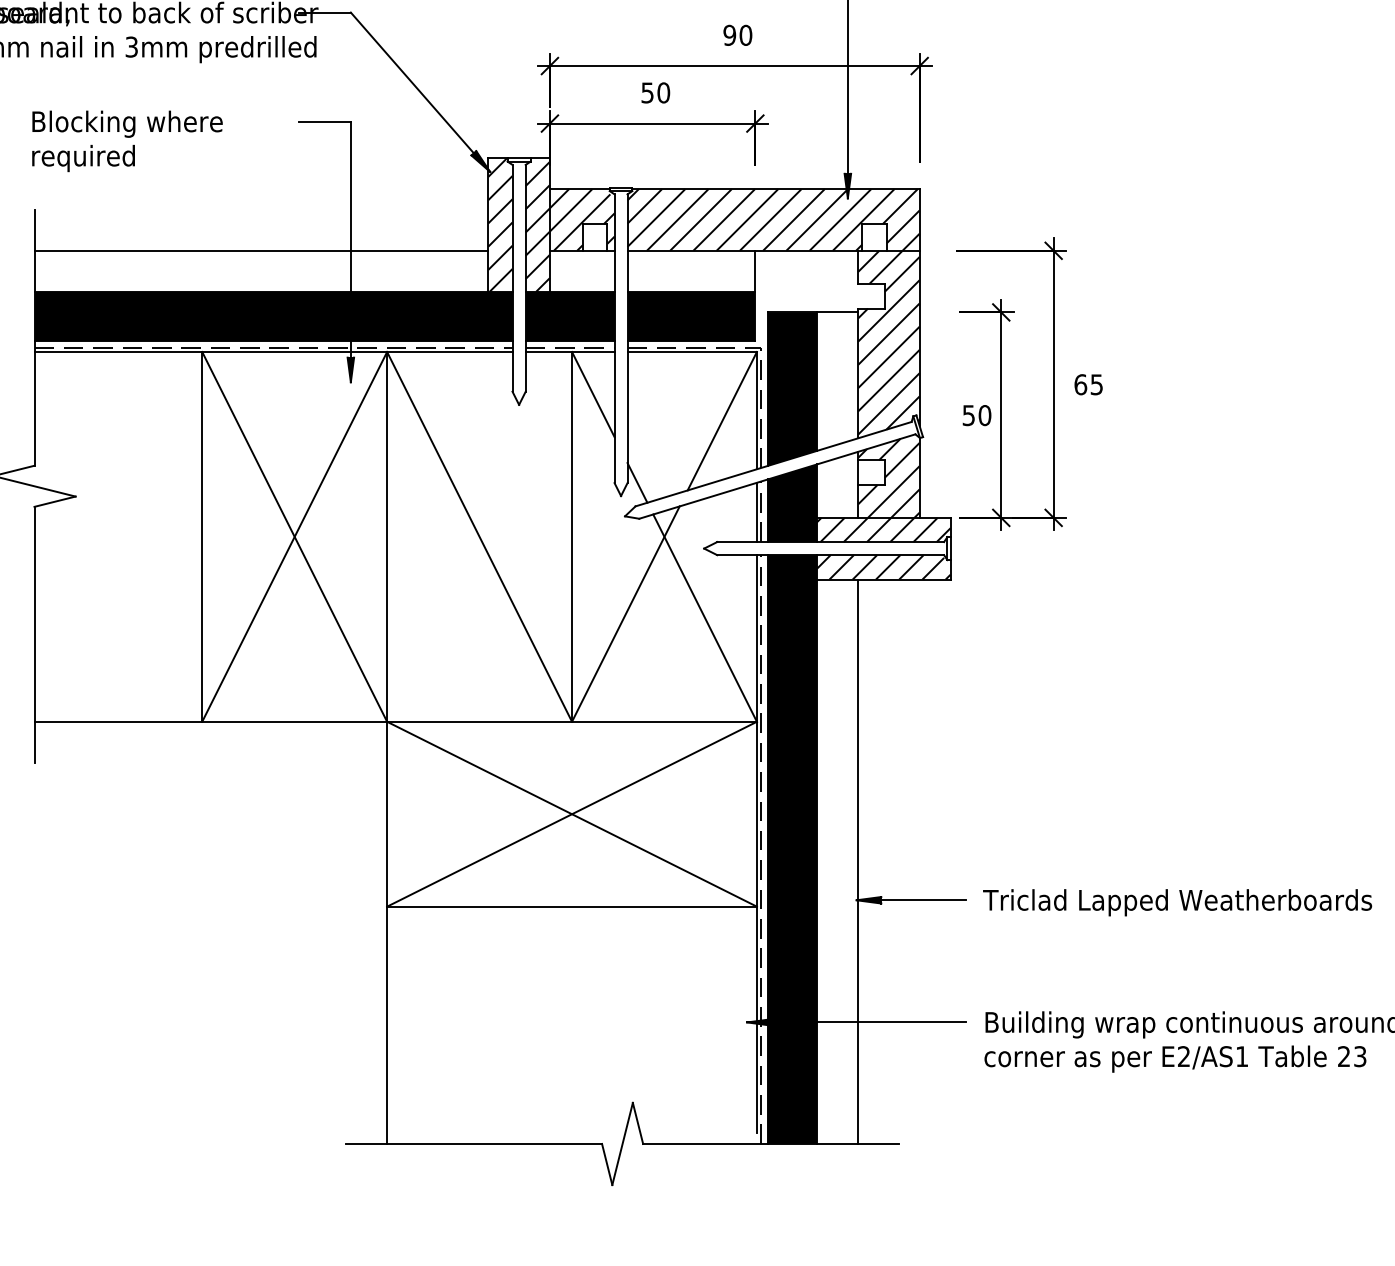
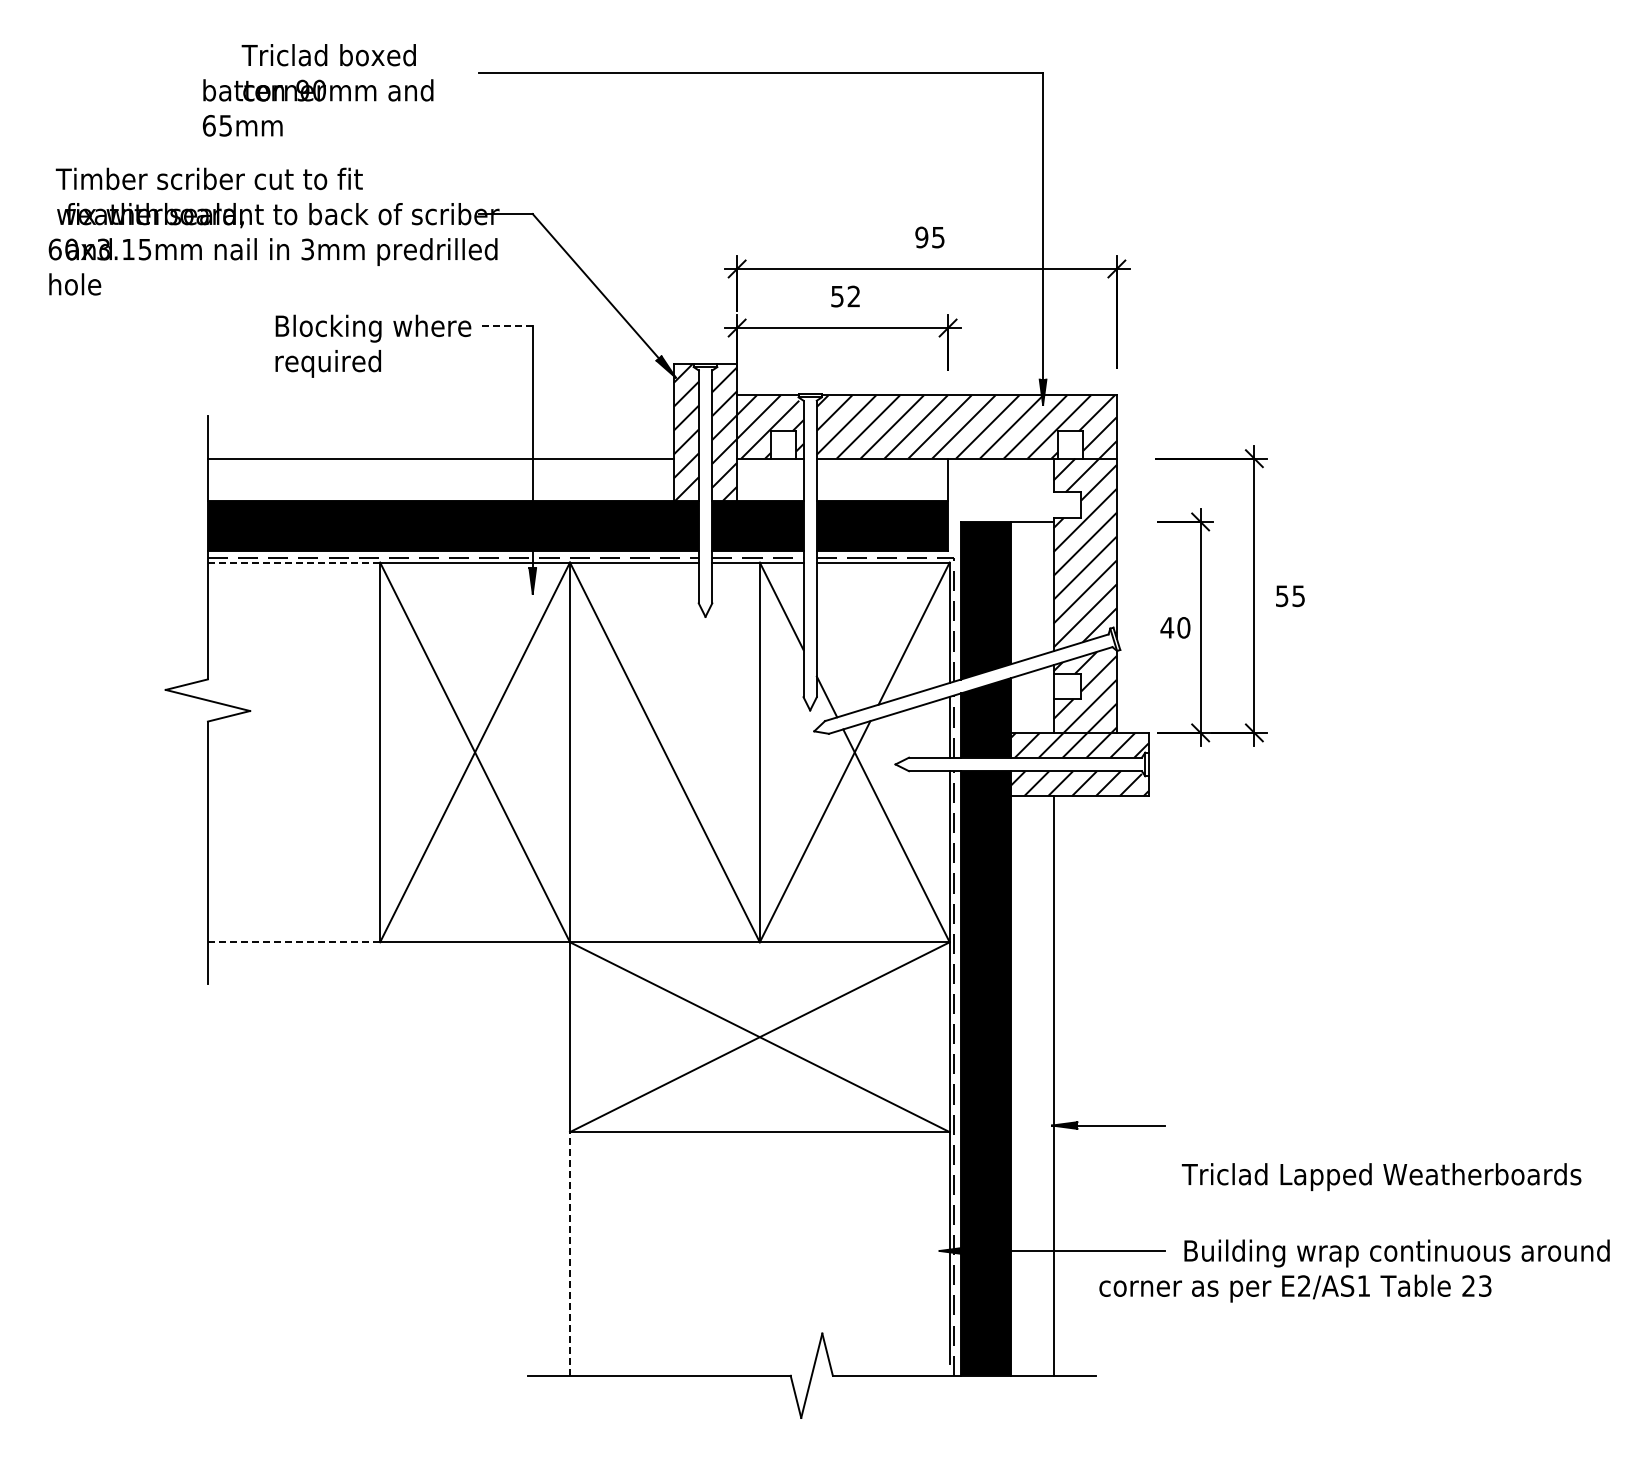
text: (746, 35) -> (938, 237), 90 -> 95
text: (663, 92) -> (853, 296), 50 -> 52
line: (324, 122) -> (505, 326), solid -> dashed
text: (127, 140) -> (373, 345), moved
line: (118, 351) -> (294, 562), solid -> dashed
text: (1080, 385) -> (1281, 596), 65 -> 55
text: (969, 415) -> (1167, 627), 50 -> 40
line: (118, 722) -> (294, 942), solid -> dashed
text: (1177, 902) -> (1381, 1176), moved
line: (387, 1024) -> (570, 1253), solid -> dashed
text: (1175, 1058) -> (1295, 1288), moved

